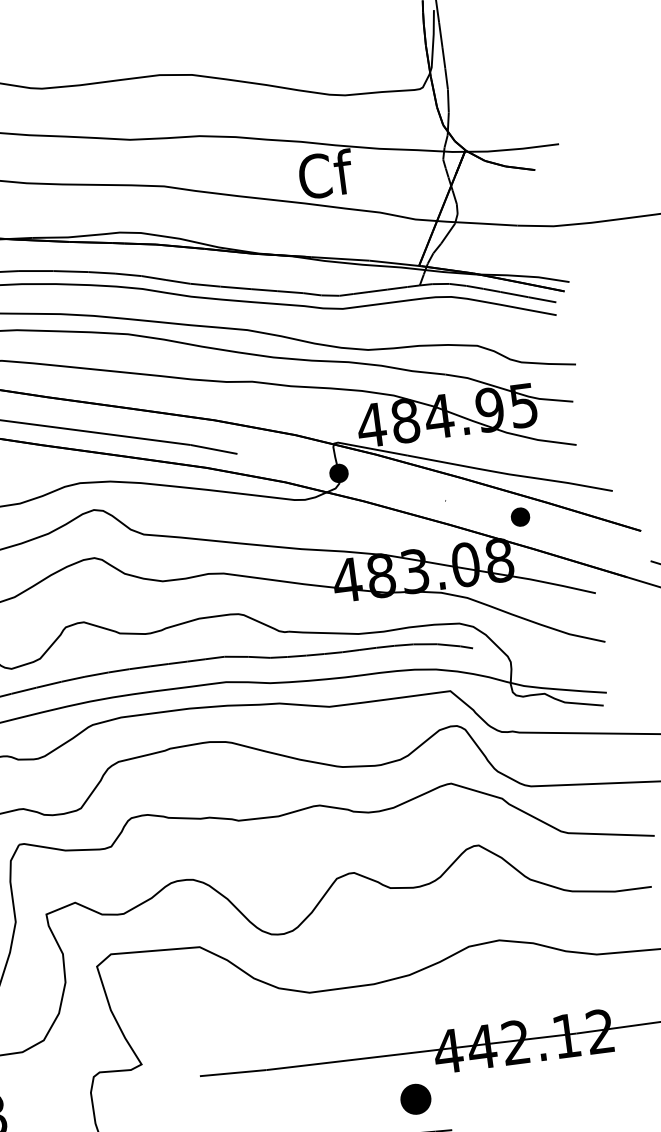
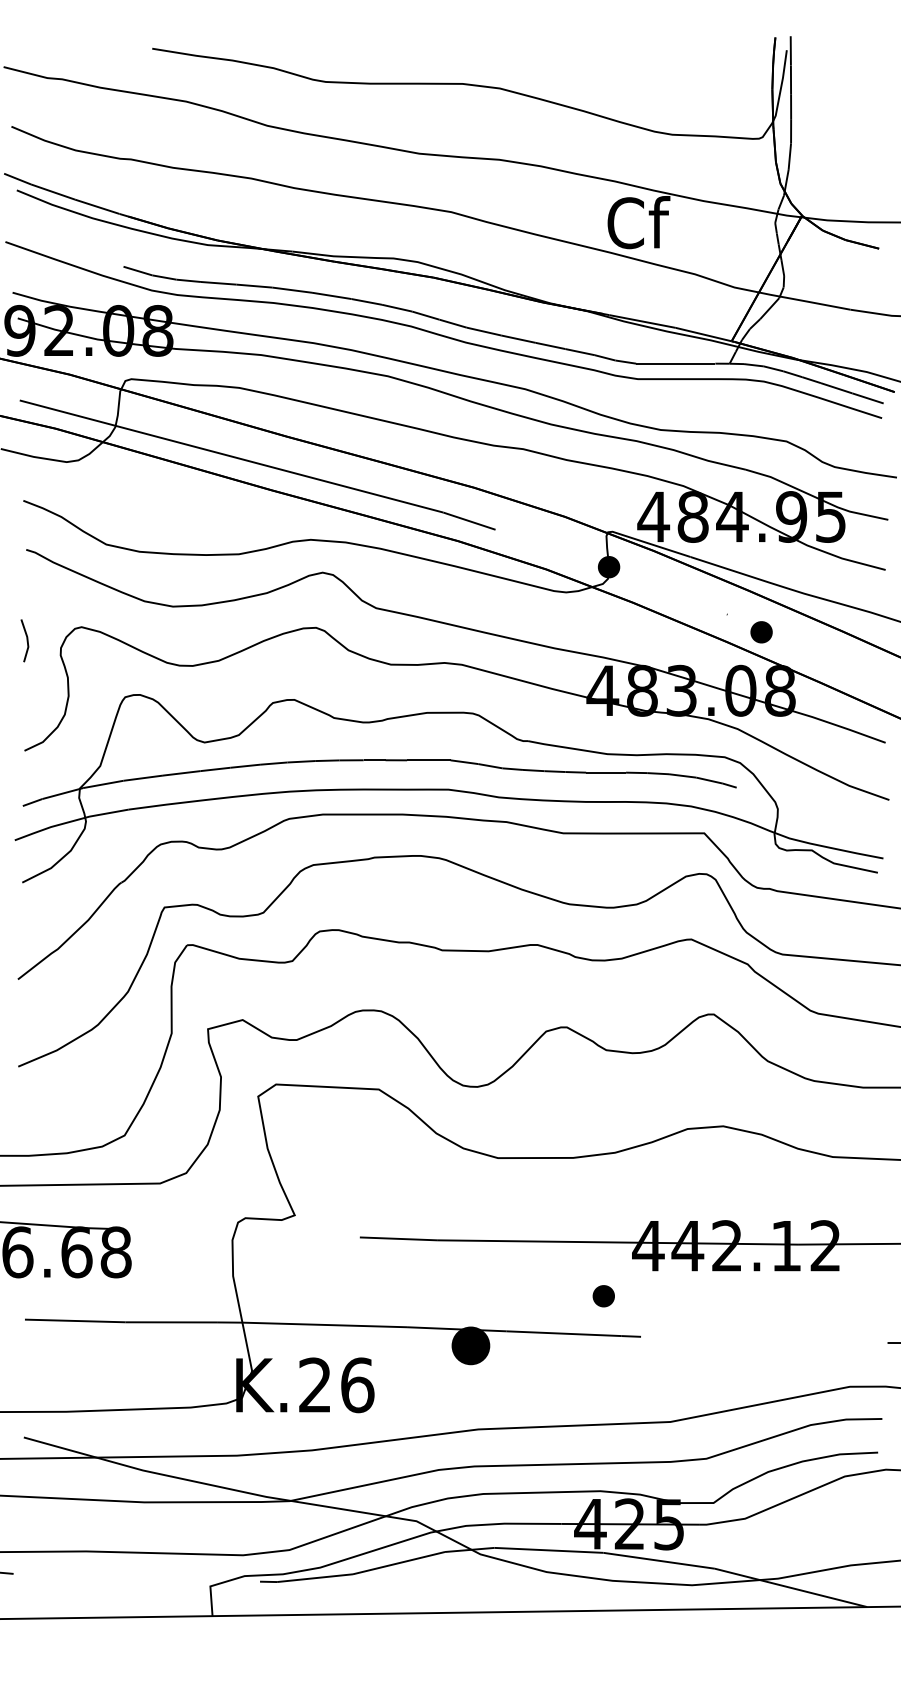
part: (520, 517) -> (761, 632), moved
part: (415, 1099) -> (603, 1296), size x0.62

